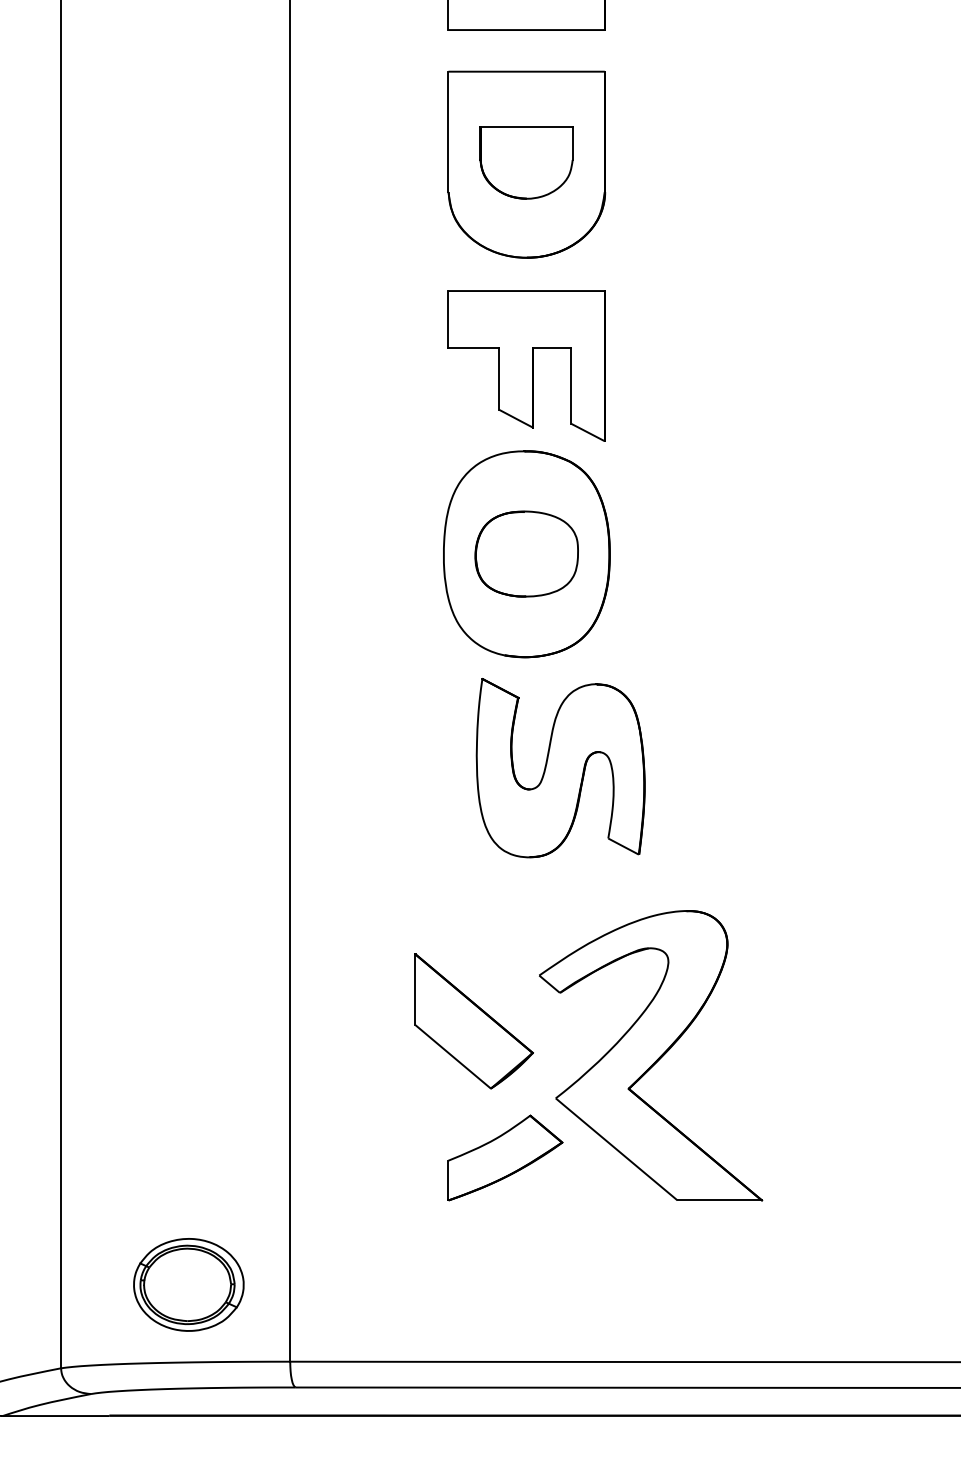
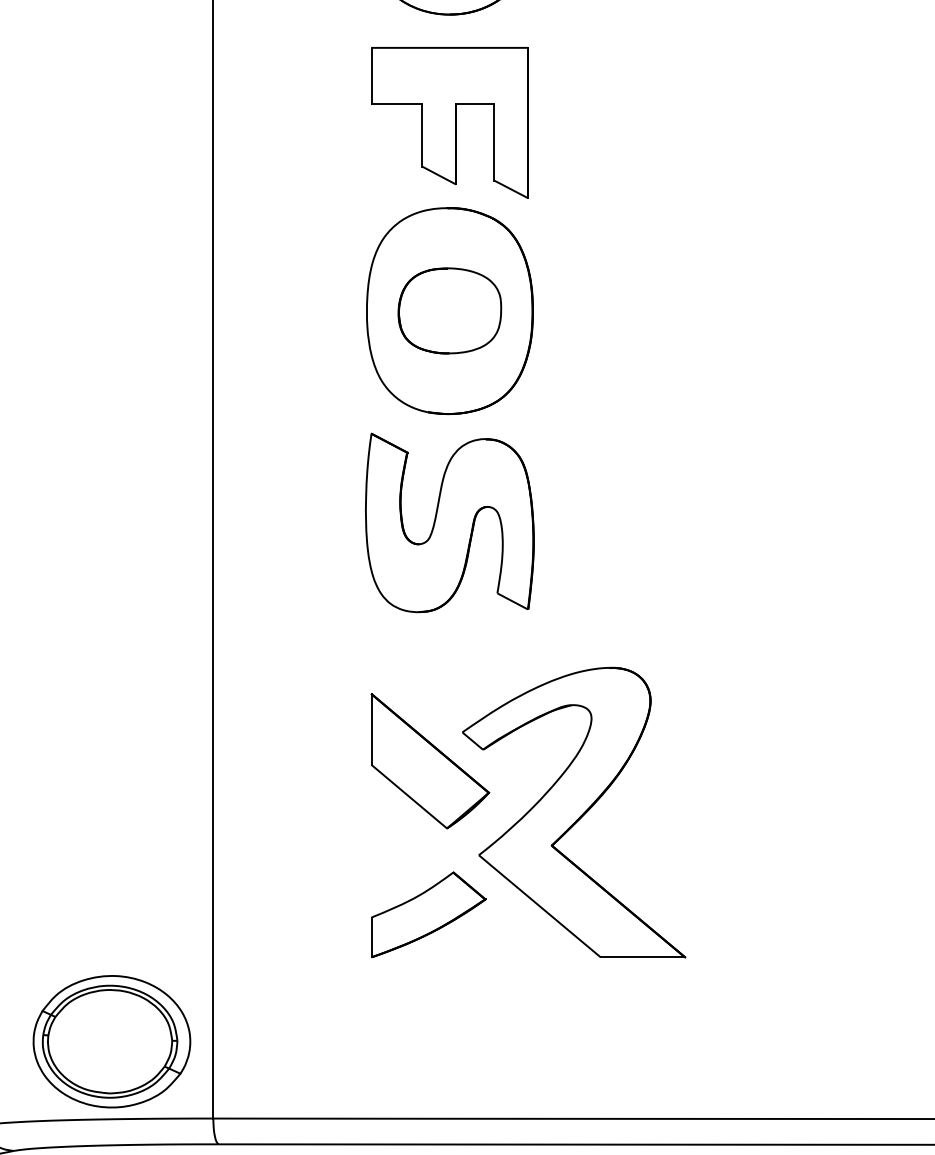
part: (560, 768) -> (449, 523), moved
part: (473, 1021) -> (429, 761), moved
part: (188, 1284) -> (111, 1041), size x1.43

